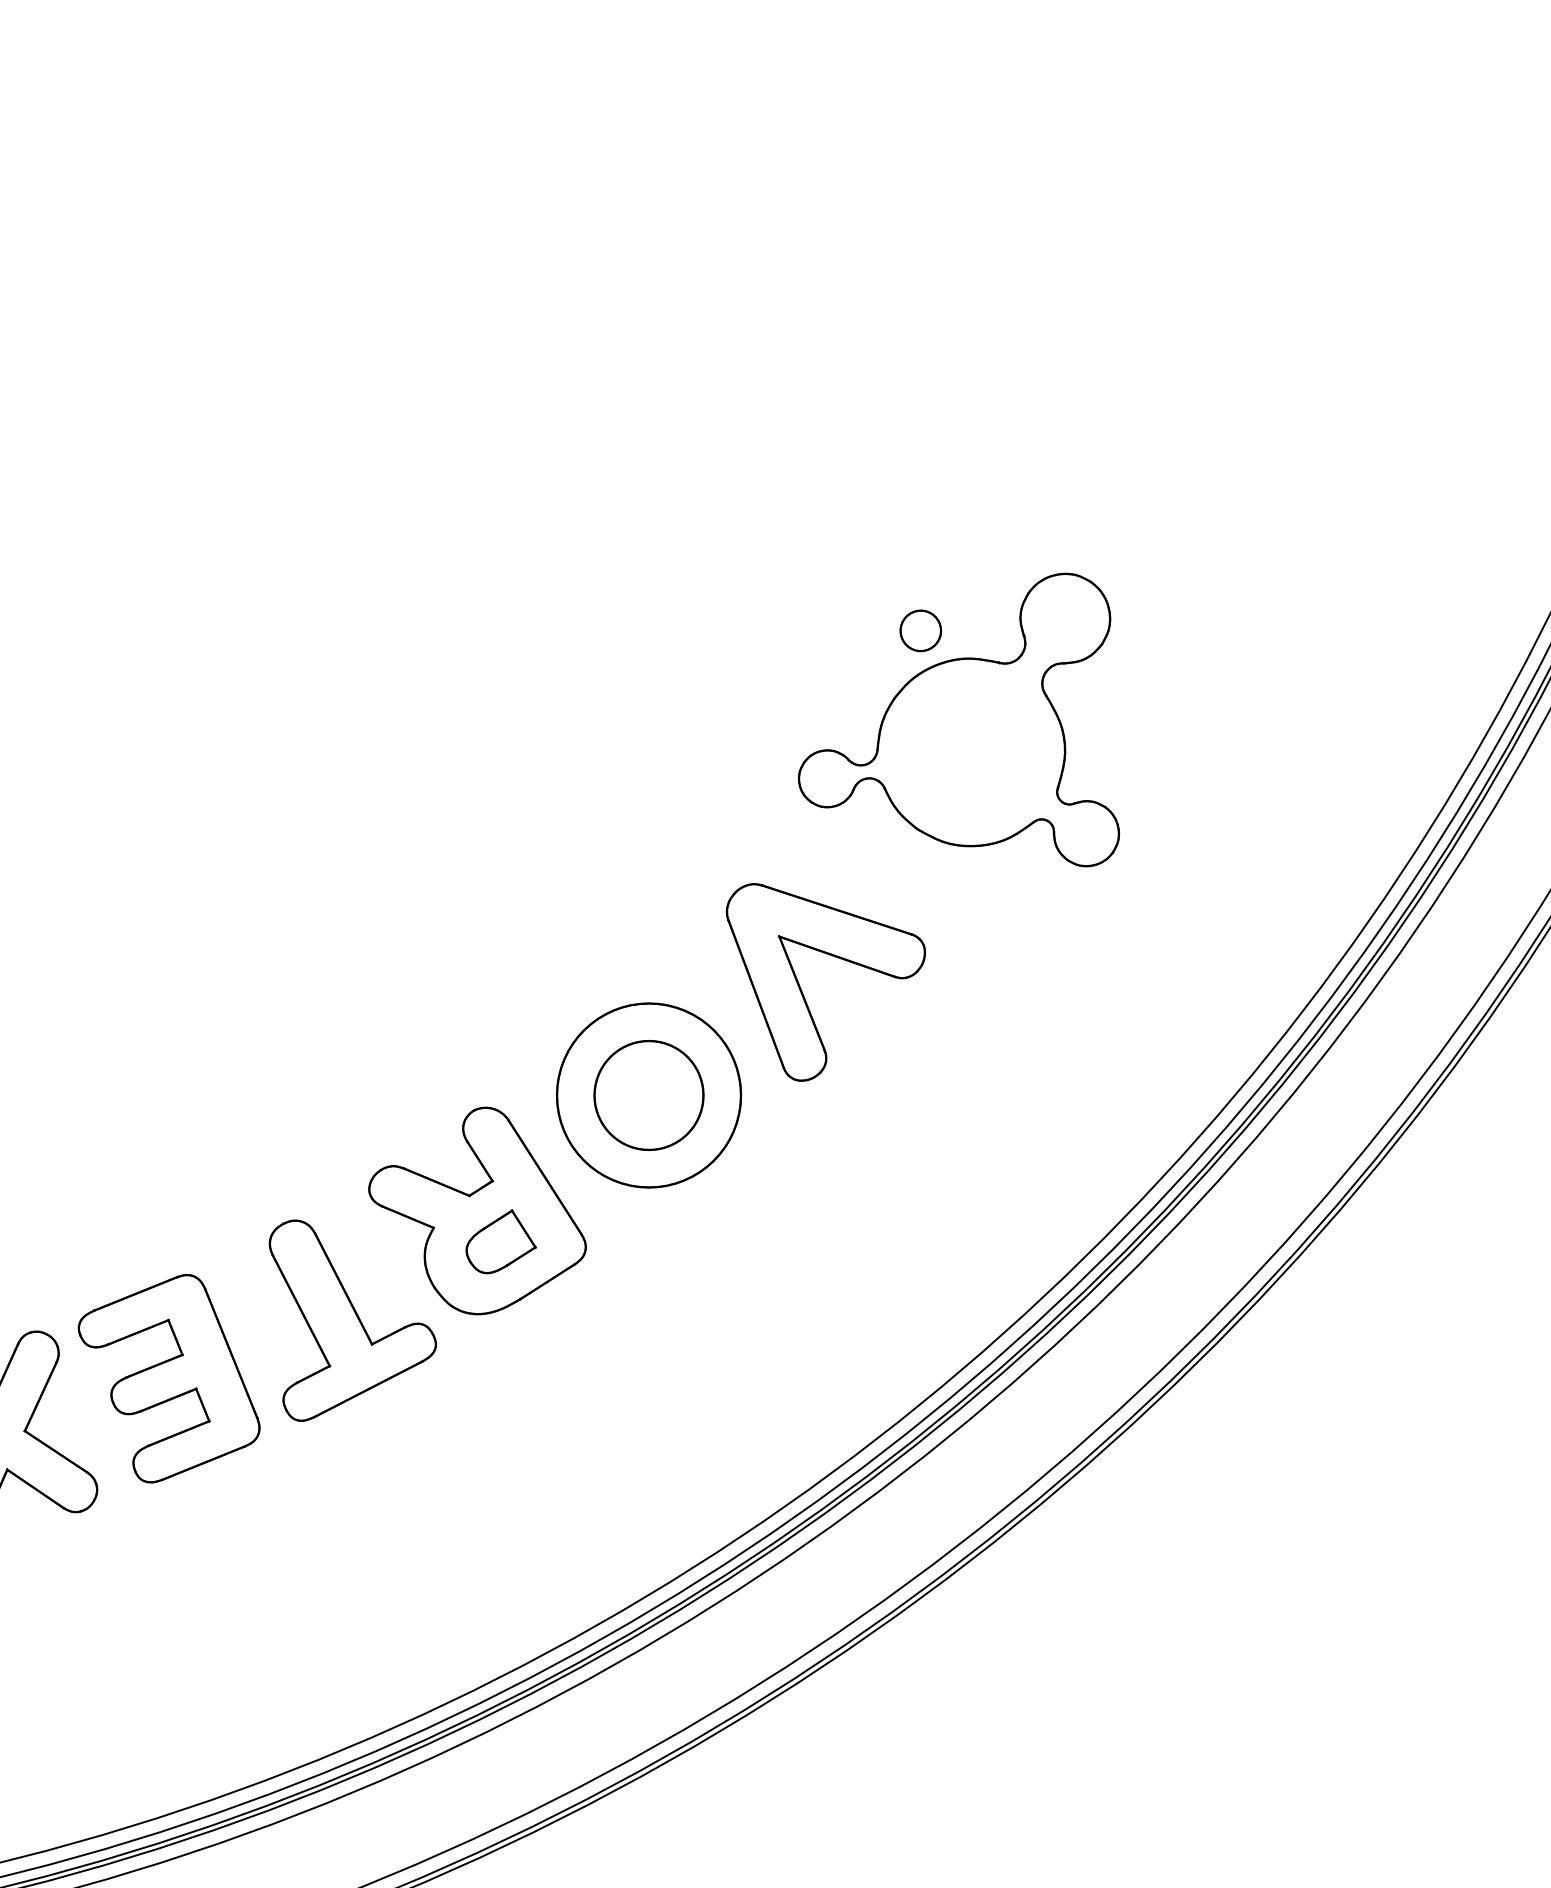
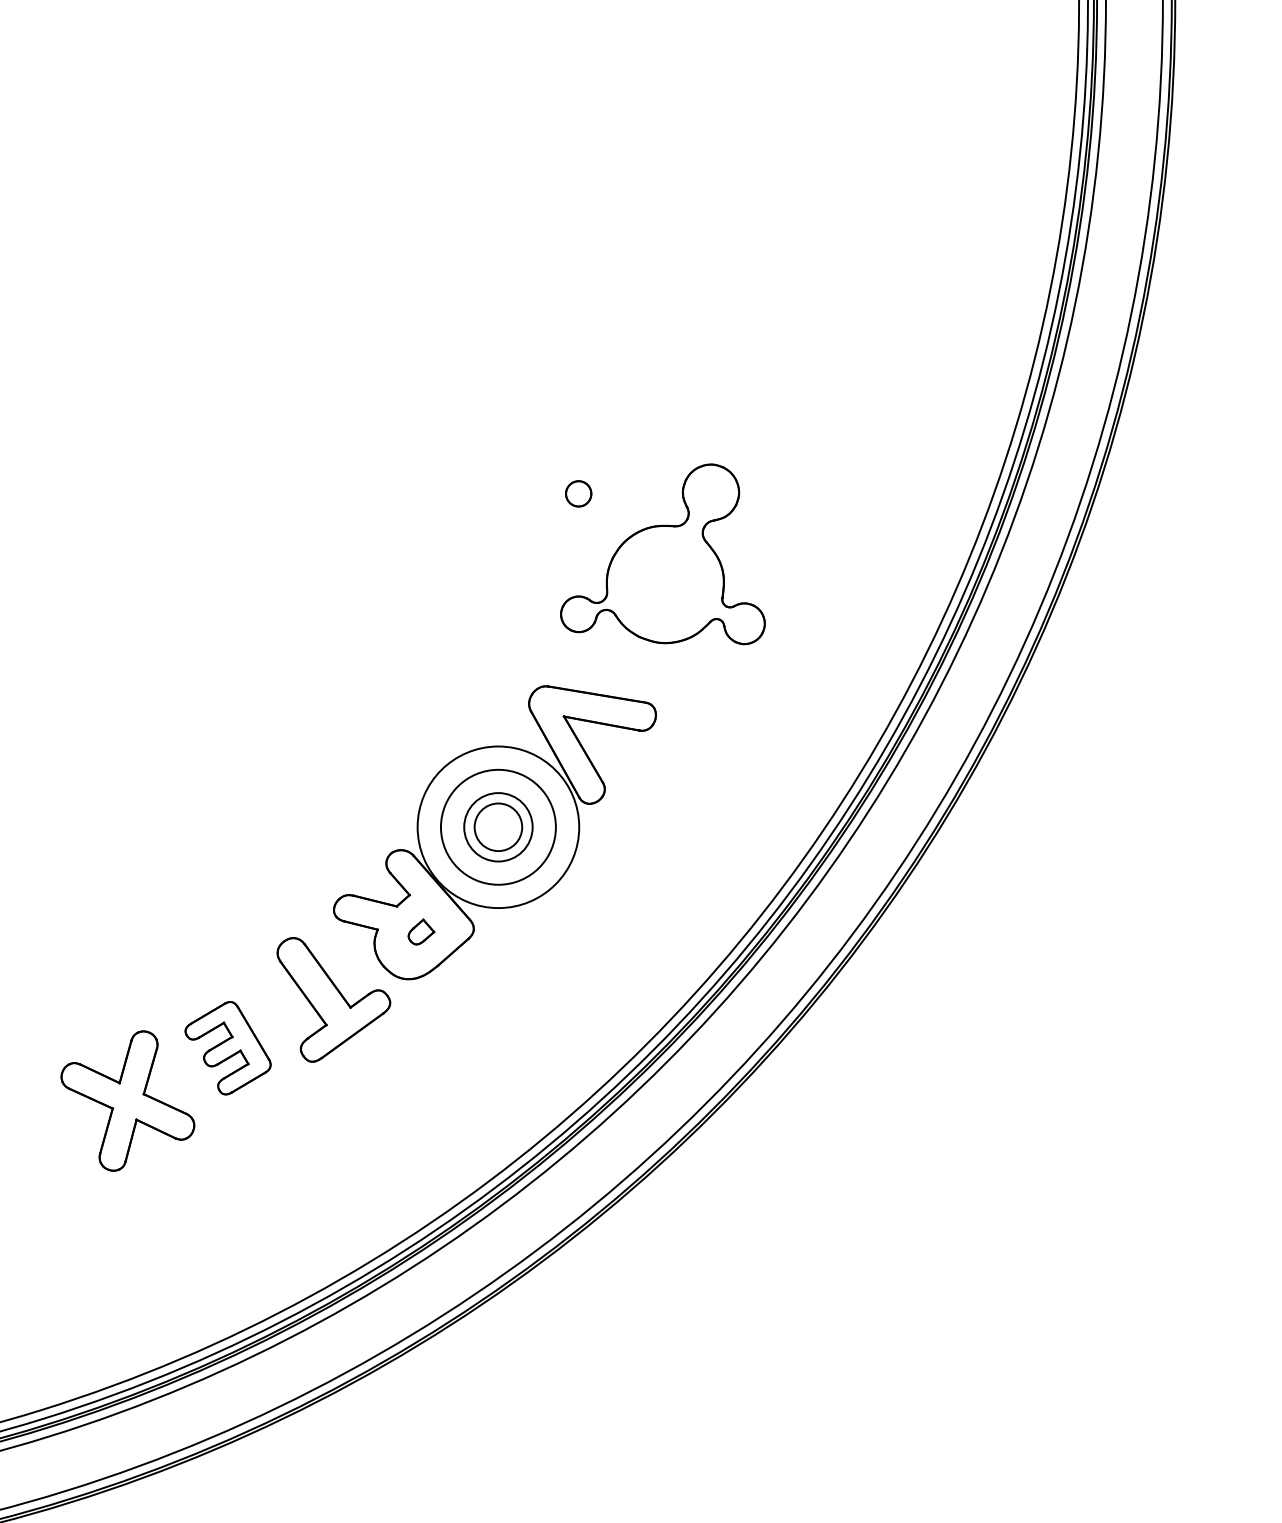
circle: (920, 630) -> (578, 493), moved
circle: (649, 1095) -> (498, 827), size x0.7
circle: (649, 1095) -> (498, 827), size x1.4
part: (502, 1241) -> (421, 931), size x0.6
part: (167, 1379) -> (227, 1048), size x0.7

